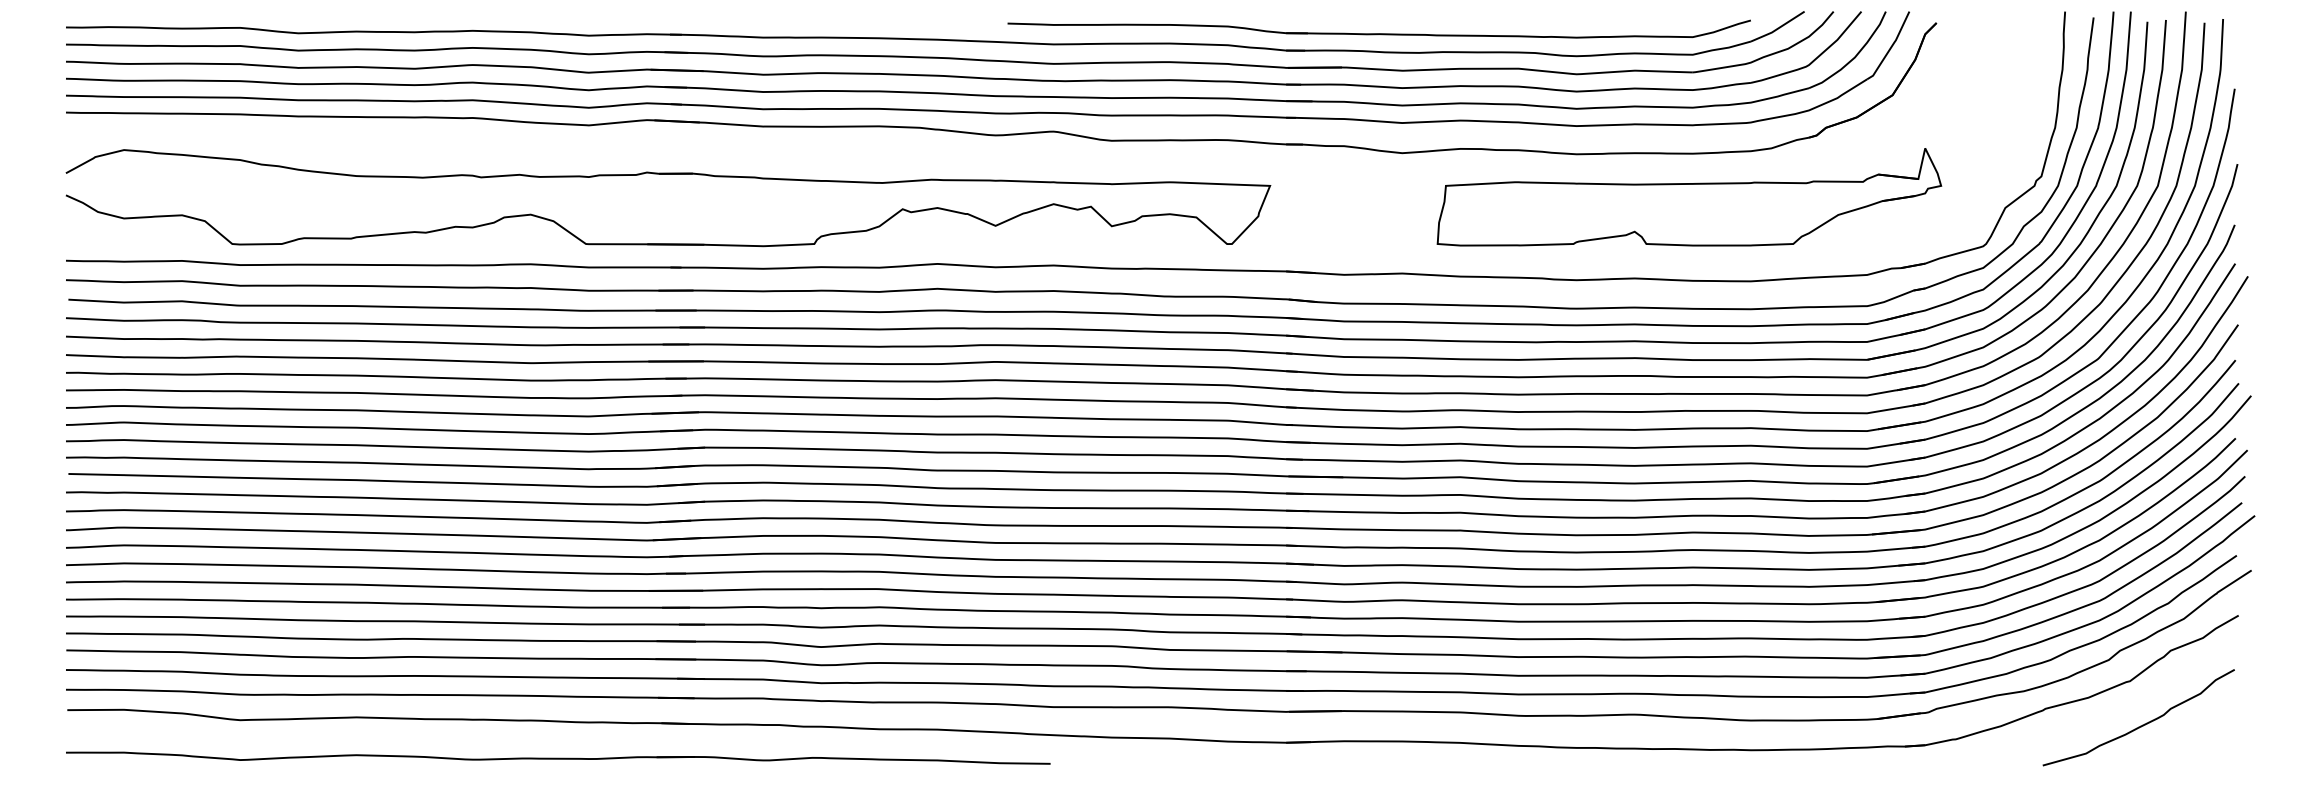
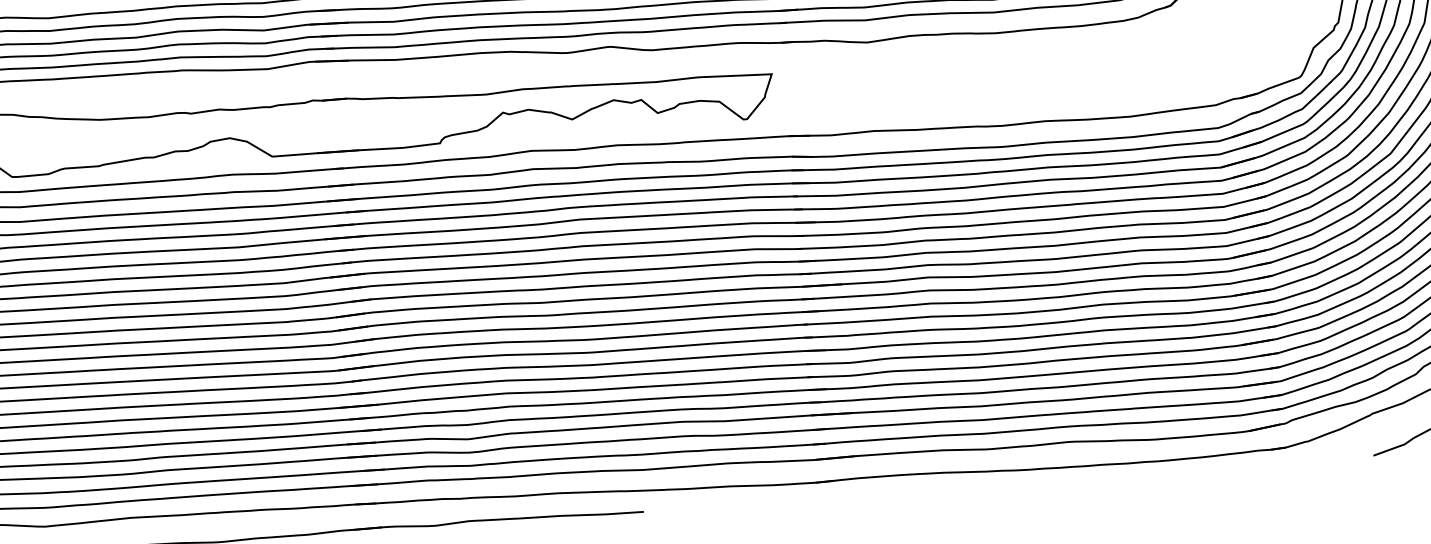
part: (1689, 197) -> (1080, 58), removed

